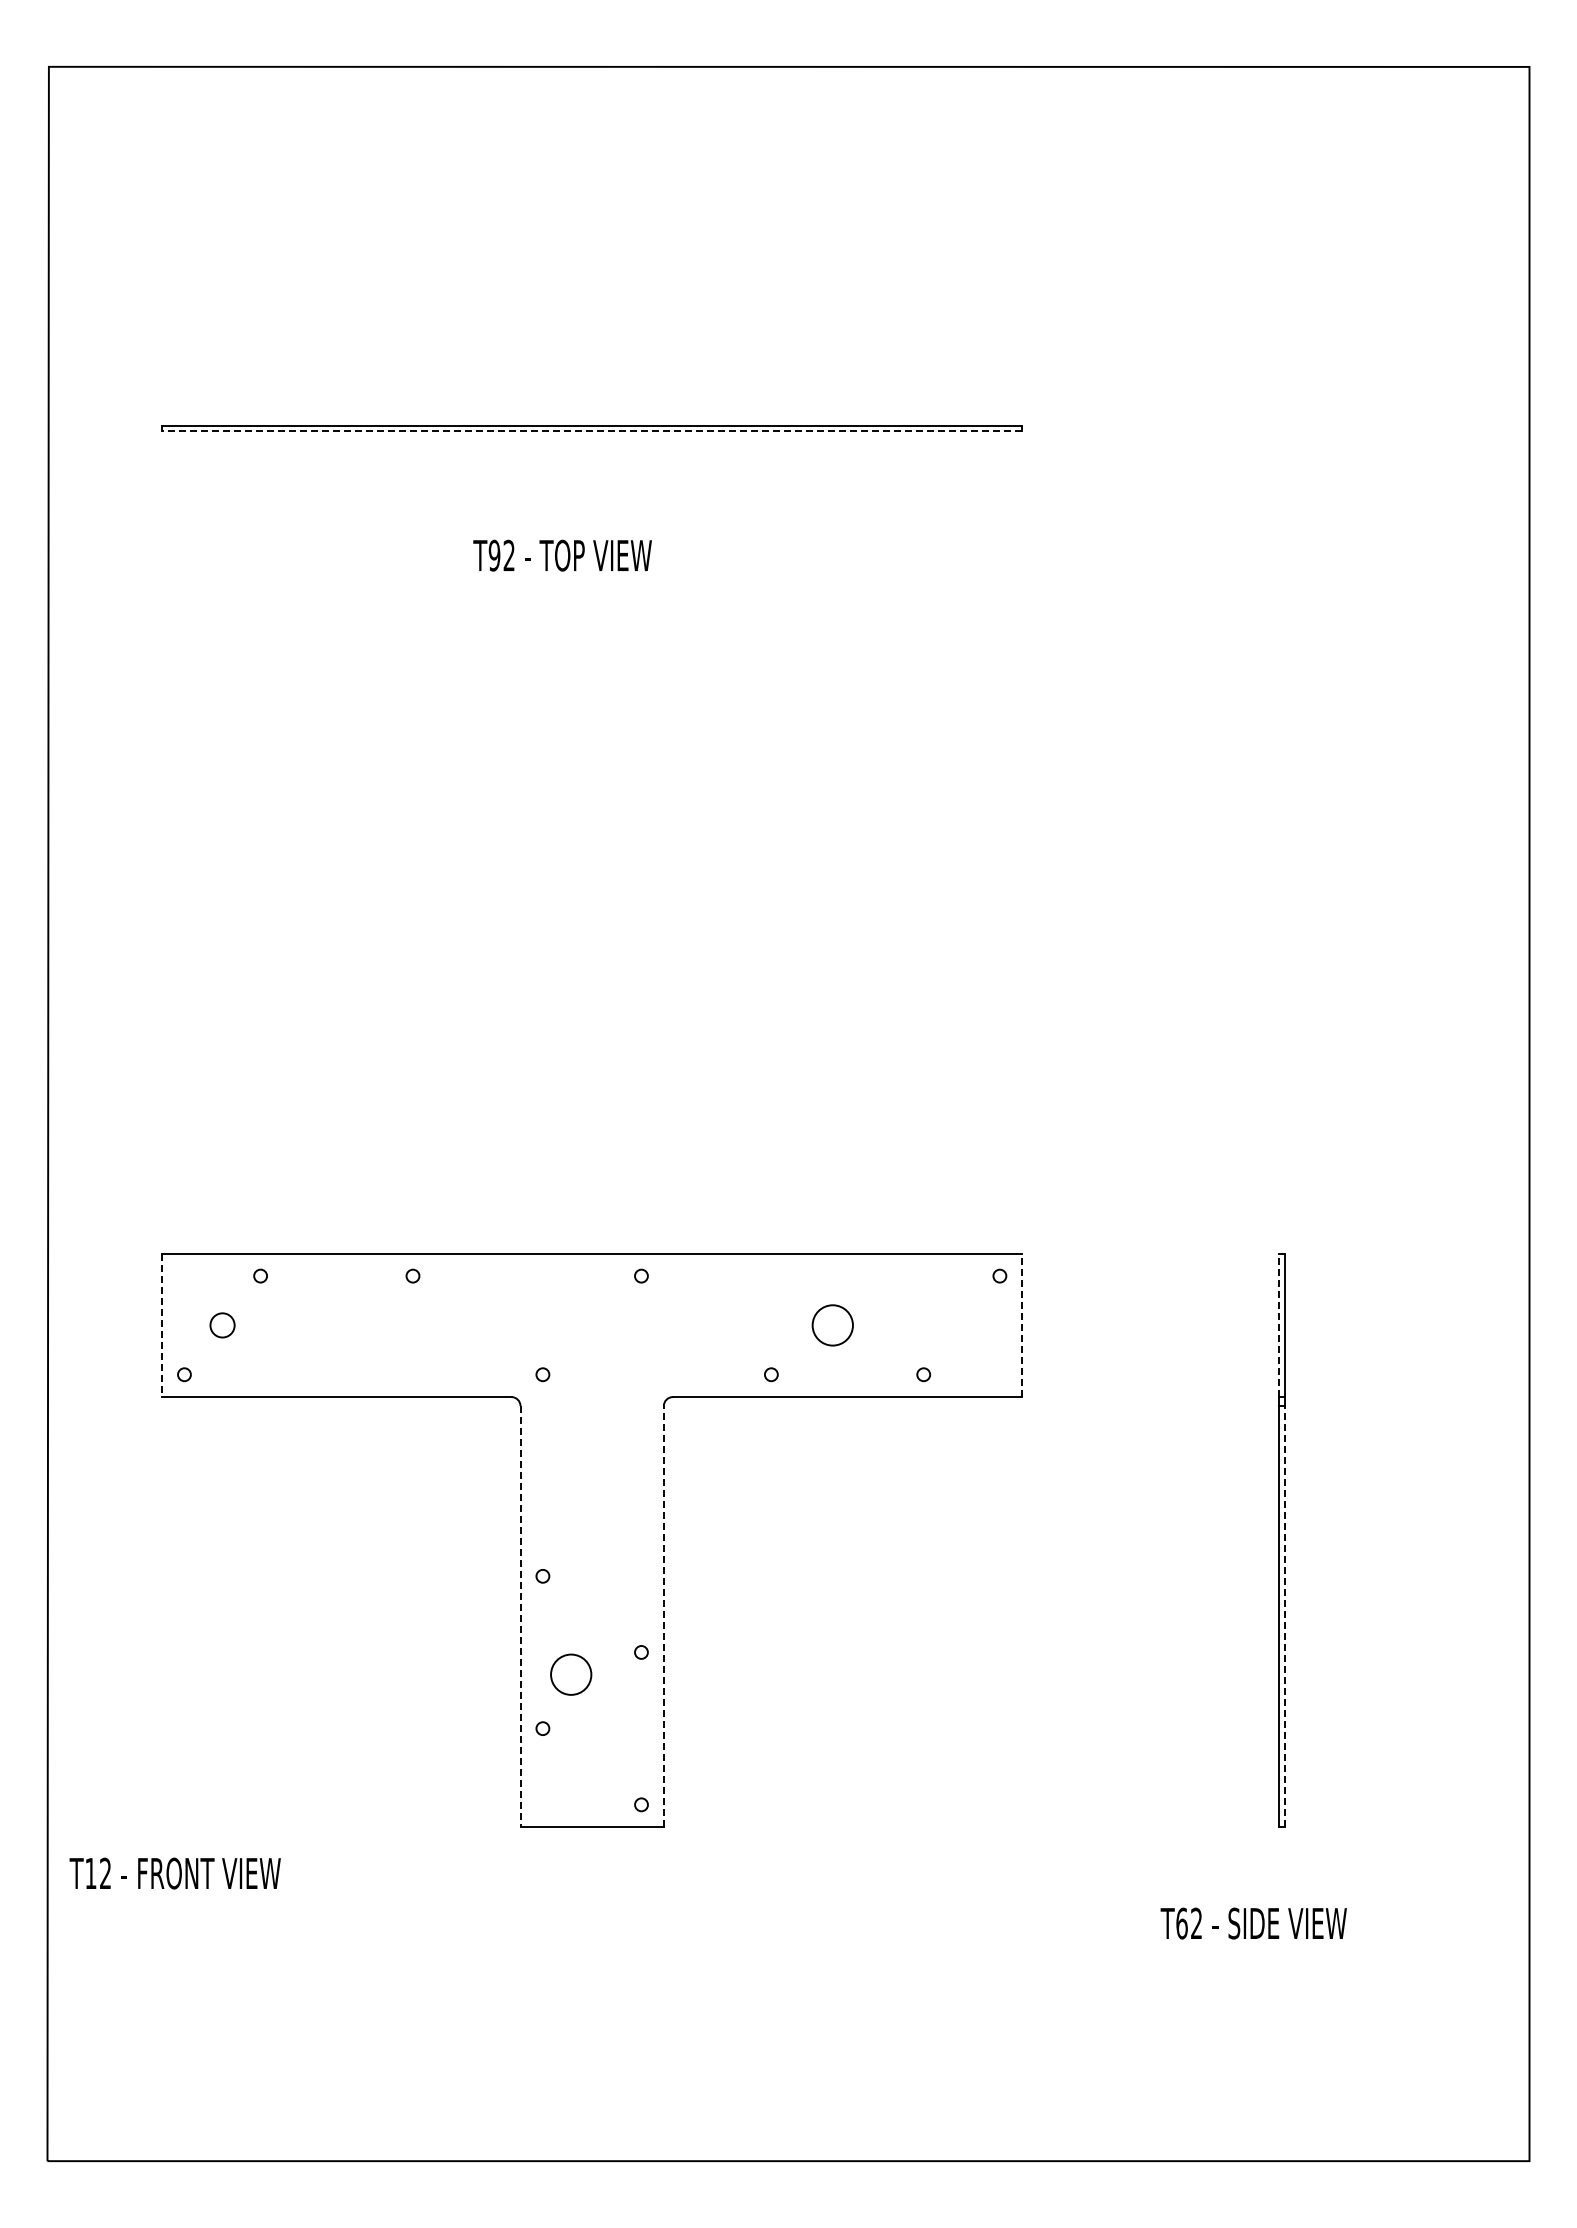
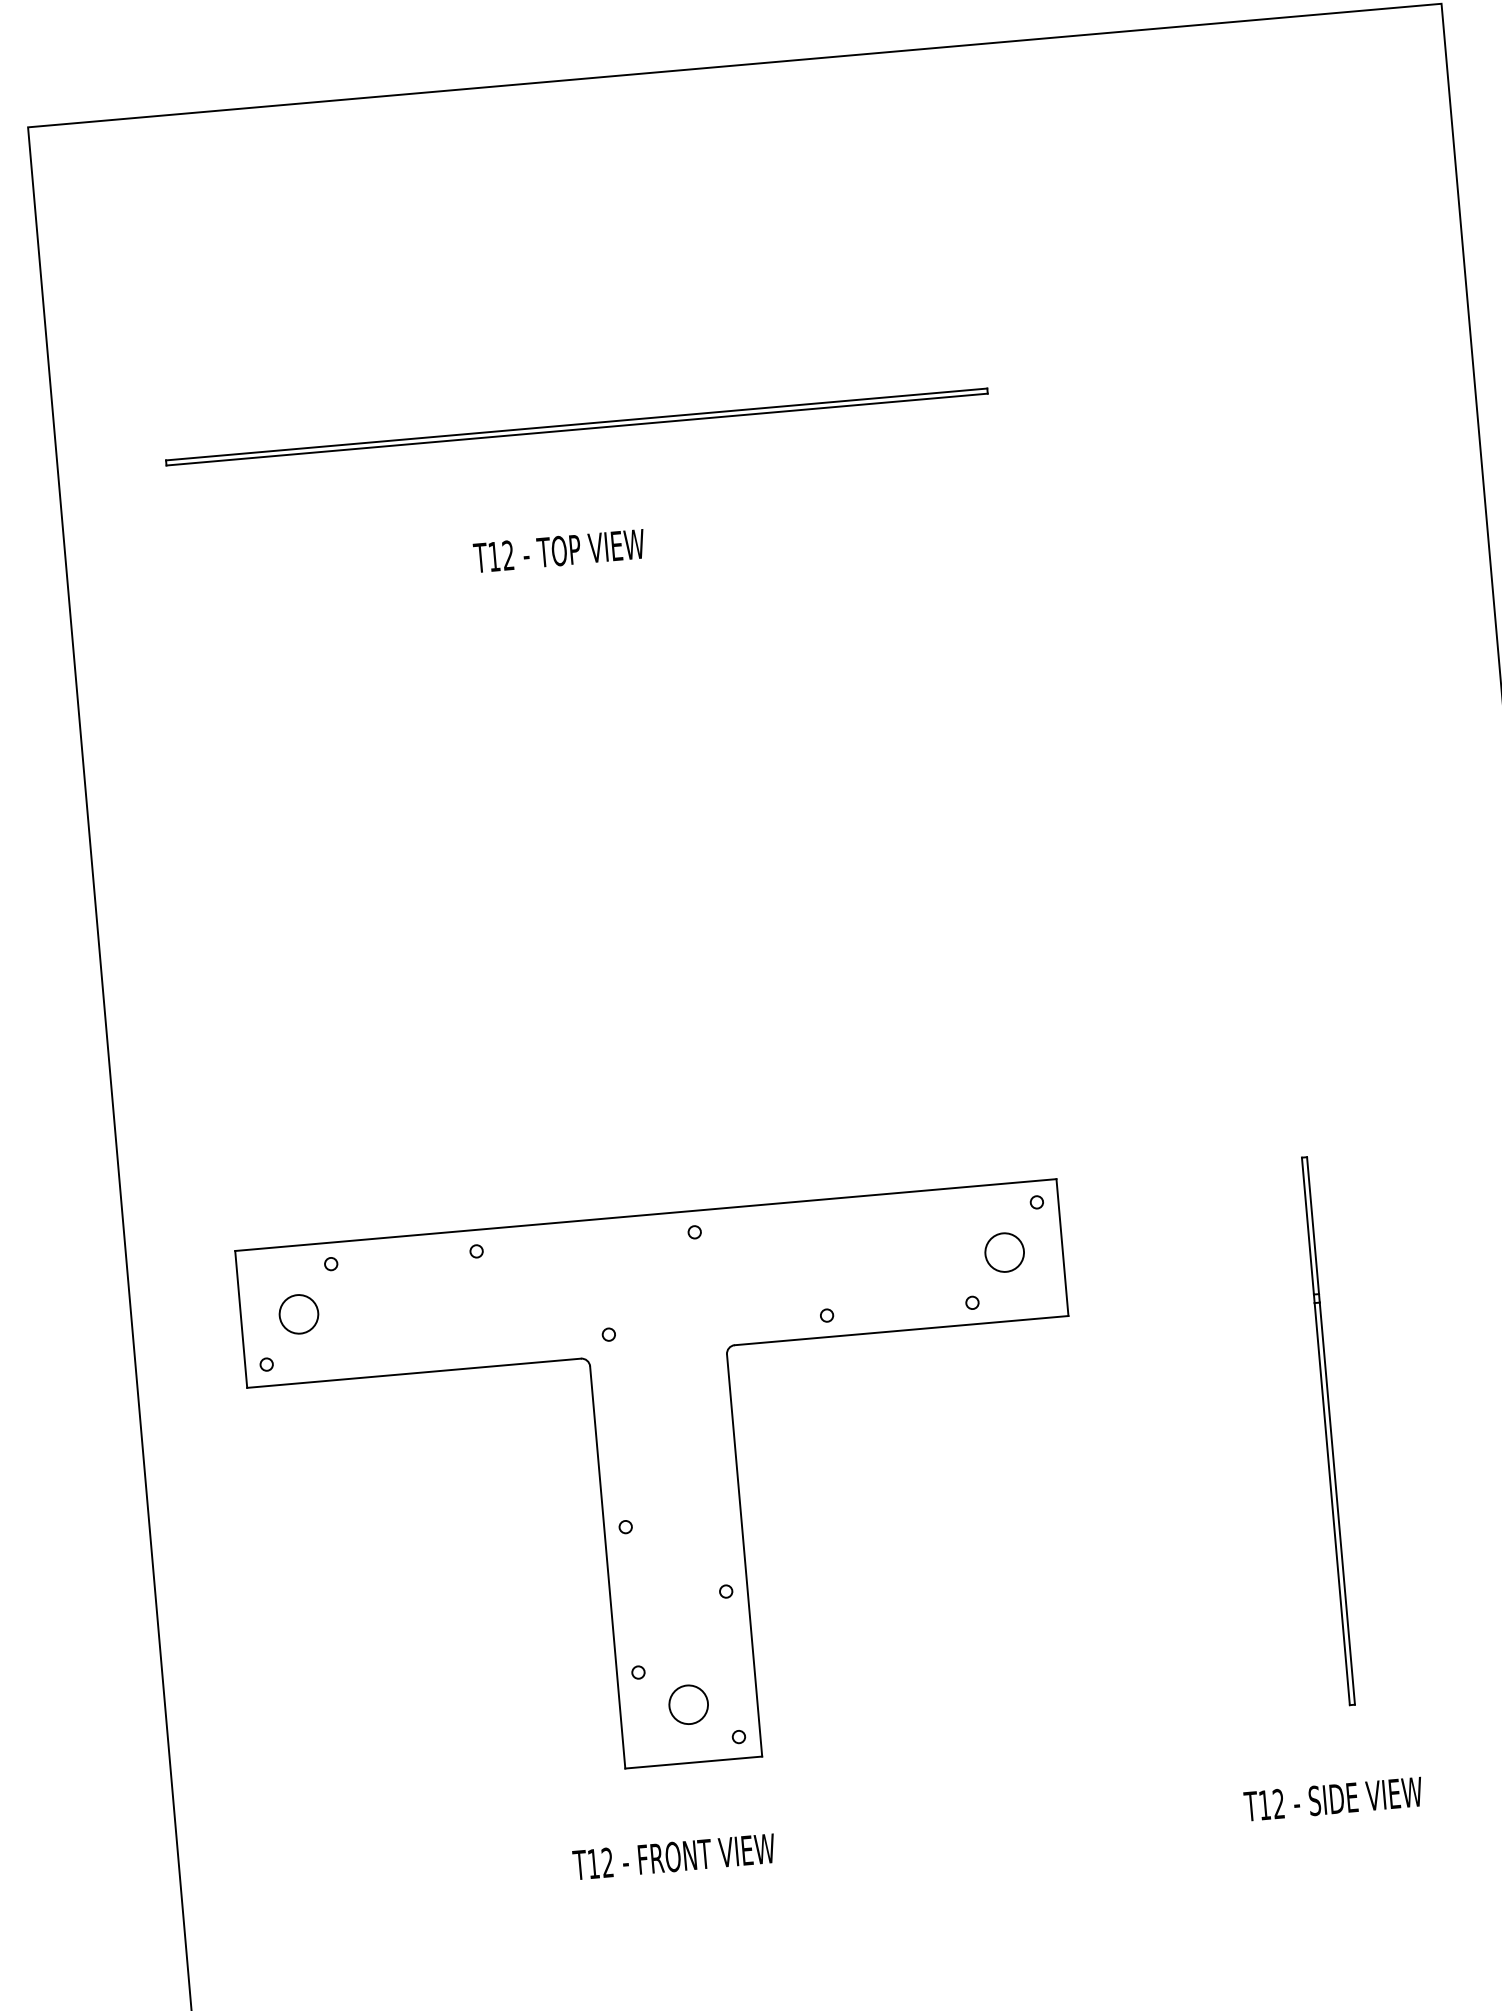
line: (591, 430) -> (576, 429), dashed -> solid
text: (494, 555) -> (494, 556), T92 -> T12
line: (162, 1325) -> (241, 1319), dashed -> solid
circle: (222, 1325) -> (298, 1314), size x1.67
circle: (832, 1325) -> (1004, 1252), moved
line: (1022, 1325) -> (1062, 1247), dashed -> solid
line: (1279, 1325) -> (1307, 1226), dashed -> solid
line: (520, 1616) -> (607, 1567), dashed -> solid
line: (663, 1616) -> (744, 1555), dashed -> solid
line: (1284, 1616) -> (1337, 1503), dashed -> solid
circle: (571, 1674) -> (688, 1704), moved
text: (174, 1873) -> (673, 1856), moved
text: (1181, 1923) -> (1264, 1805), T62 -> T12

